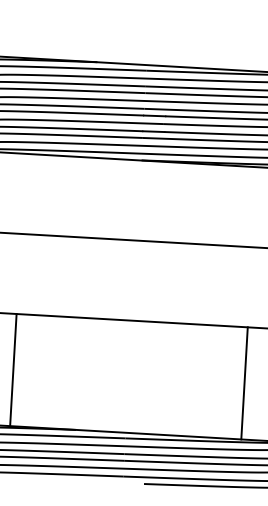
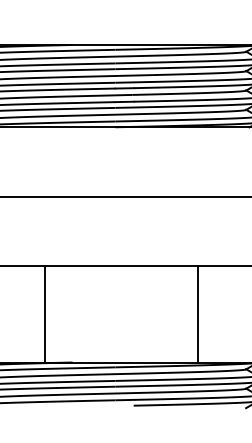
line: (13, 369) -> (44, 313), moved
line: (244, 382) -> (198, 313), moved

